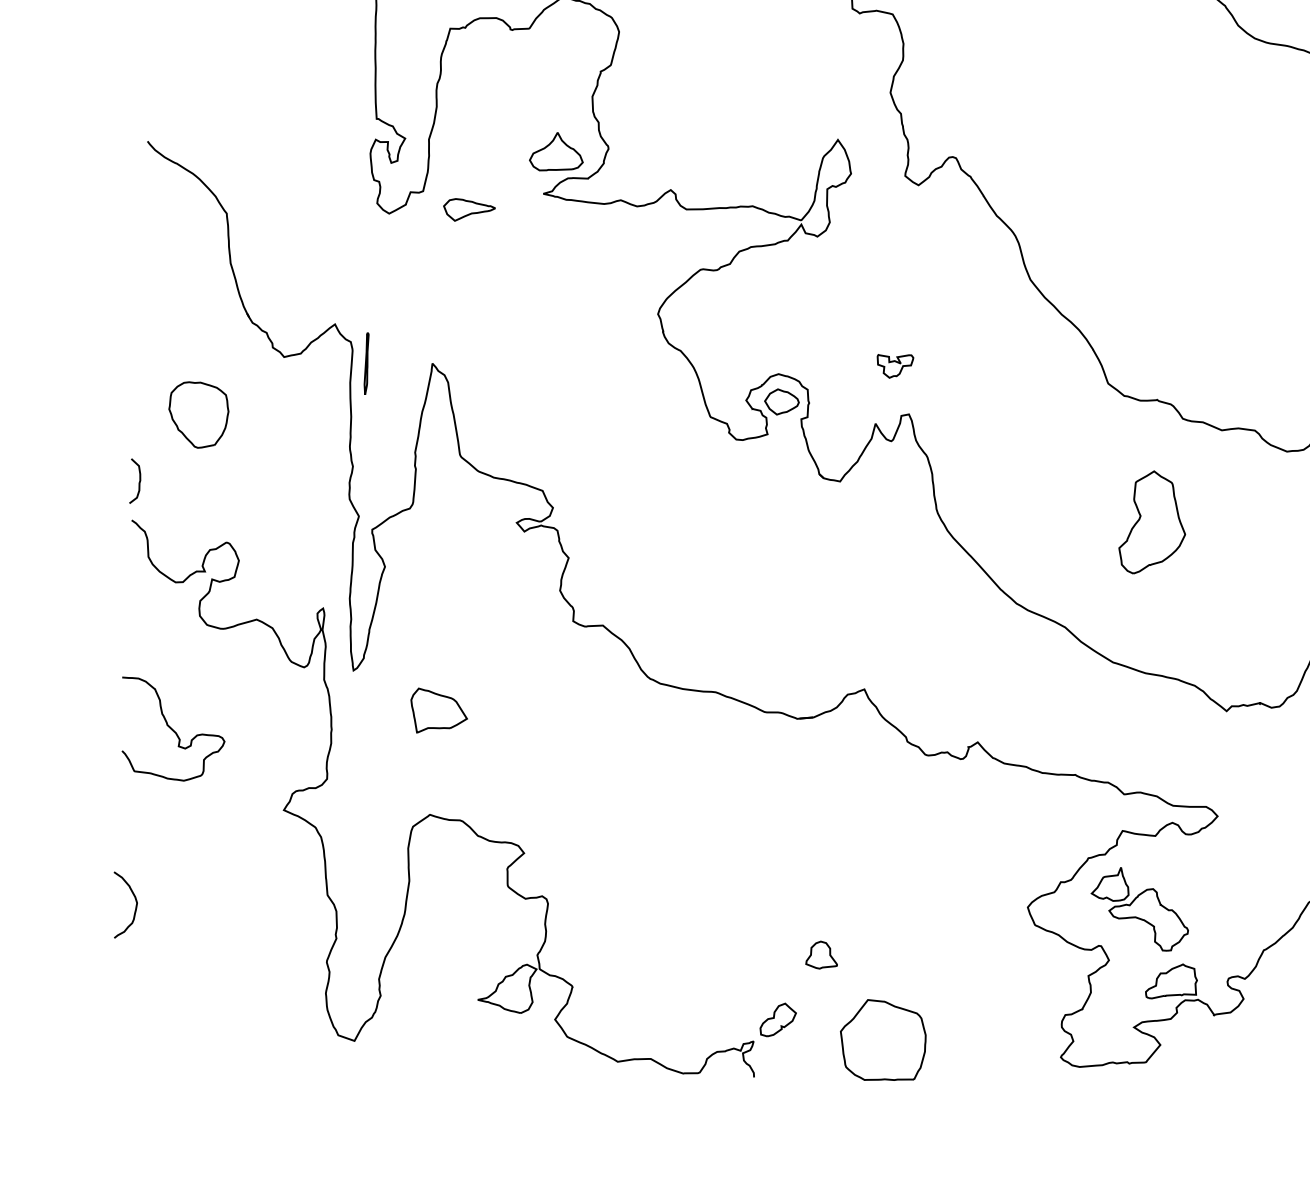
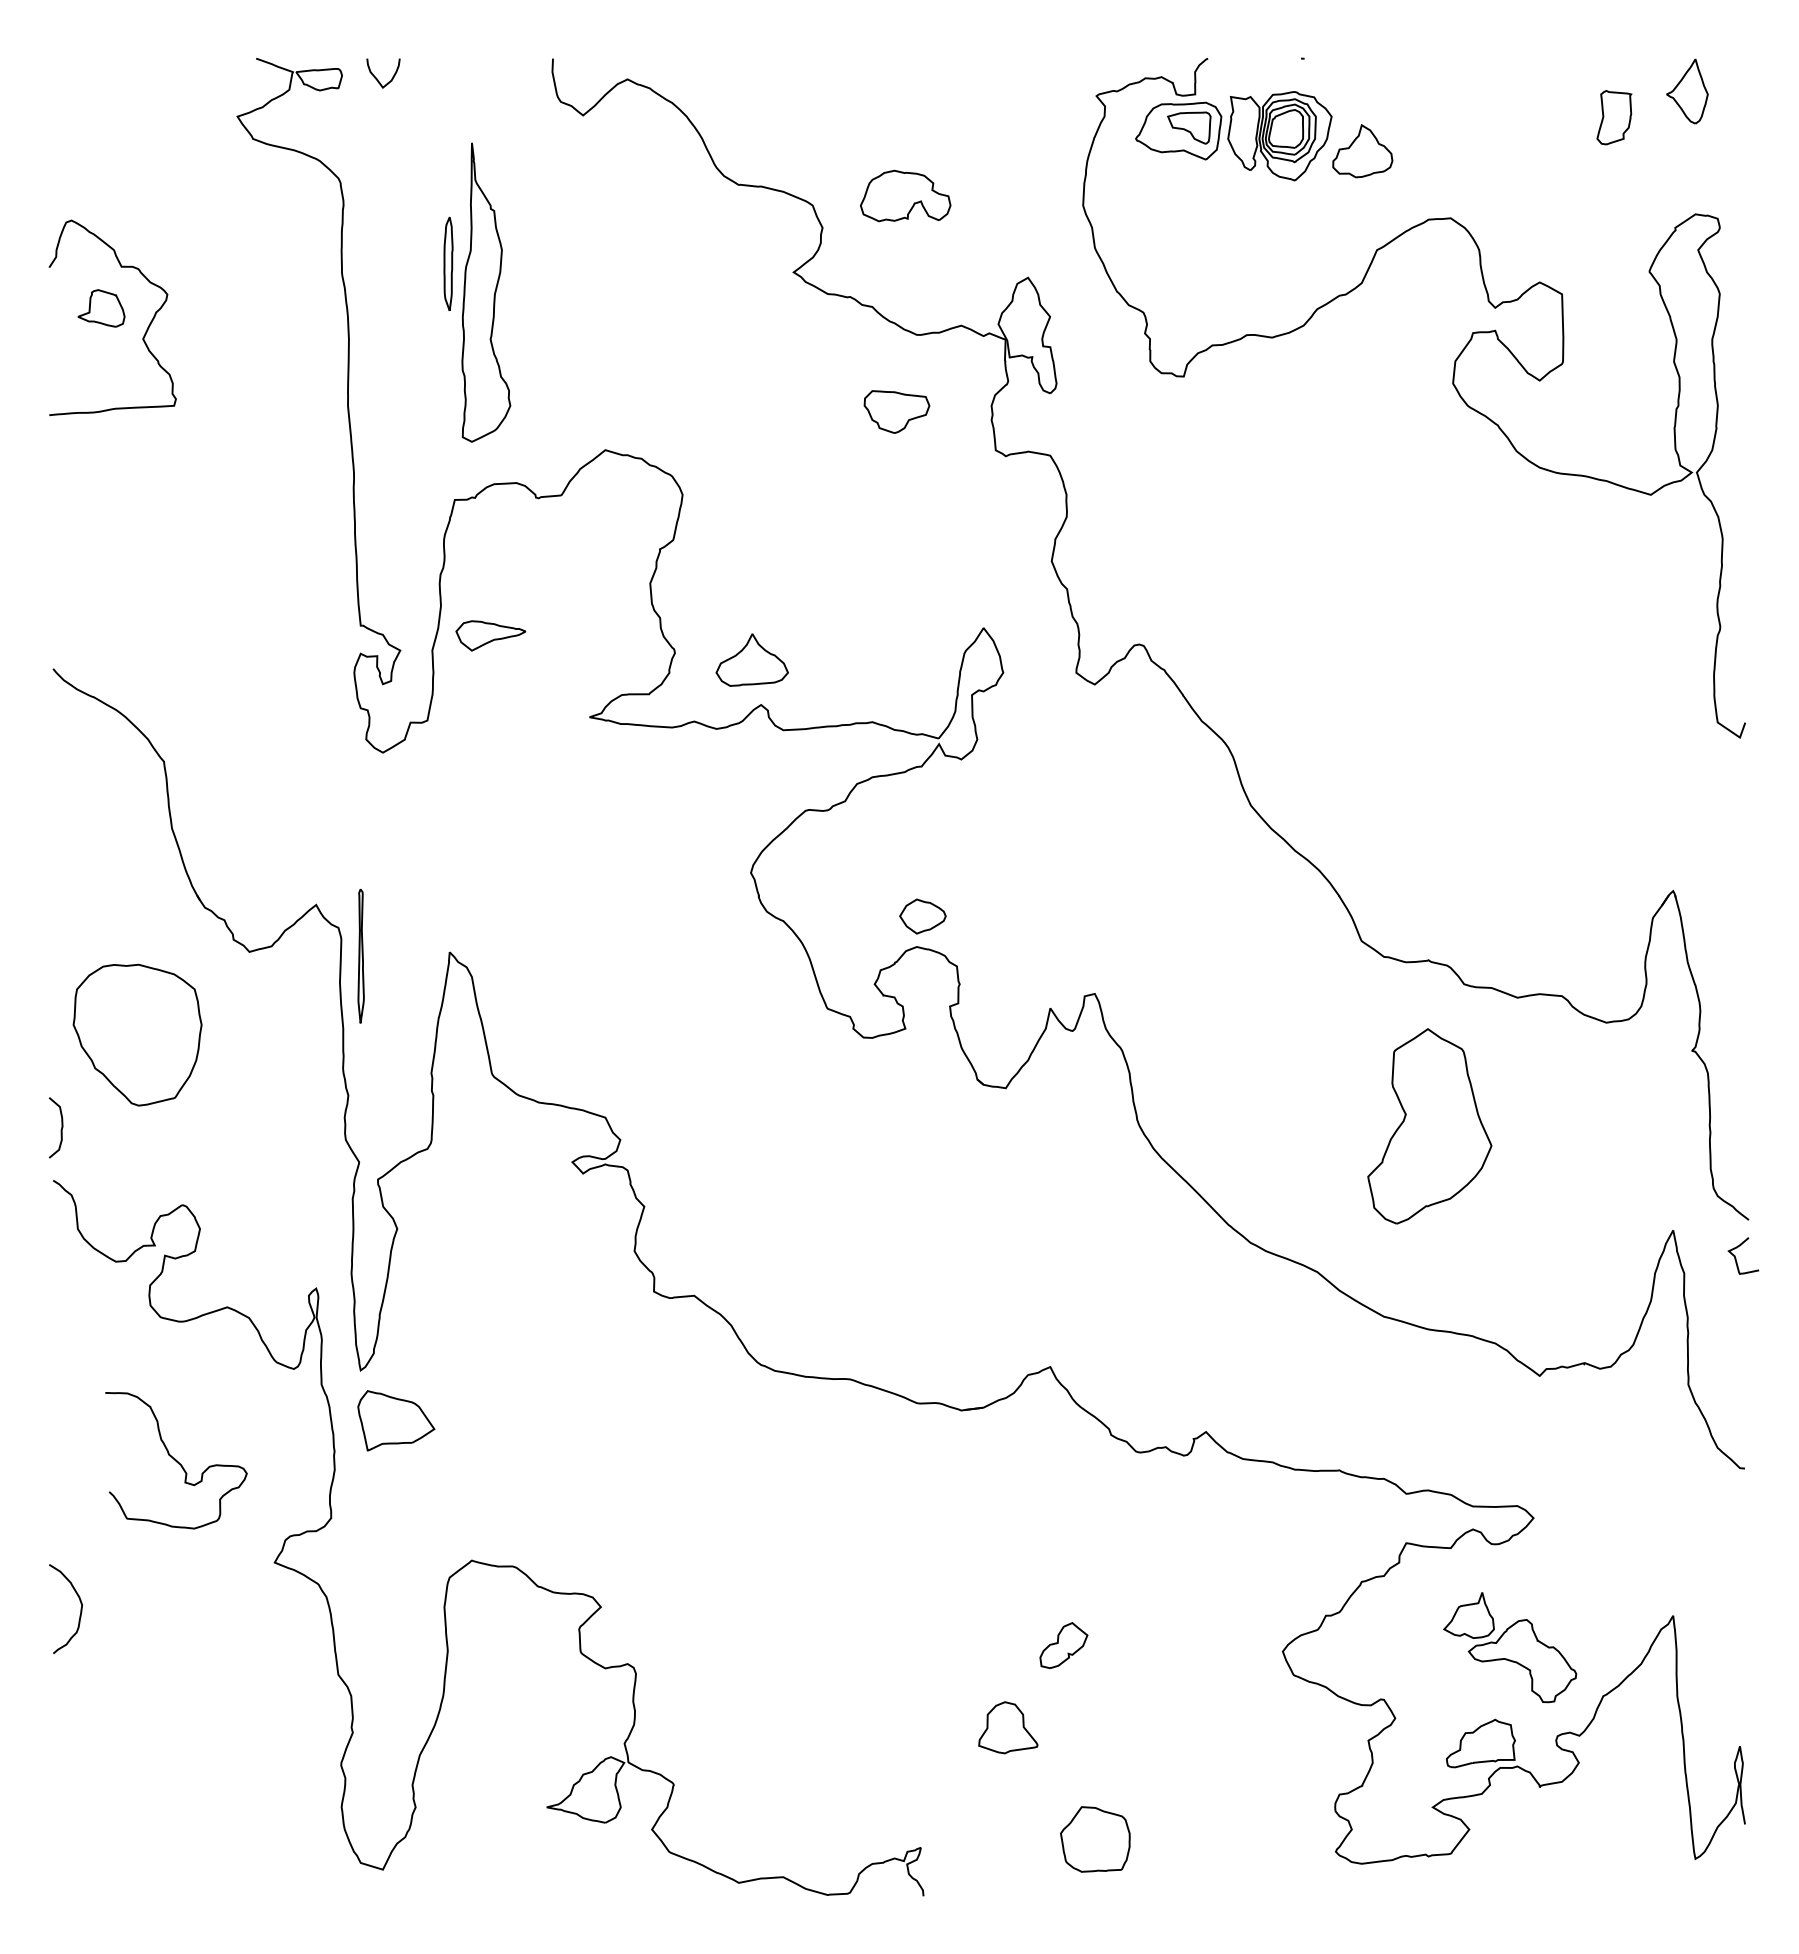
part: (556, 151) -> (751, 659), moved
part: (469, 210) -> (490, 635), moved
part: (366, 363) -> (360, 956), size x1.6
part: (895, 366) -> (1073, 929), removed
part: (781, 402) -> (922, 916), moved
part: (198, 414) -> (137, 1034), size x1.6
part: (1152, 522) -> (1429, 1125), size x1.4
part: (439, 711) -> (396, 1420), moved
curve: (172, 729) -> (176, 1460), moved
curve: (135, 905) -> (80, 1608), moved
part: (1140, 909) -> (1510, 1647), moved
part: (821, 955) -> (1007, 1727), size x1.4
part: (777, 1019) -> (1063, 1645), moved
part: (883, 1040) -> (1095, 1839), size x0.6

